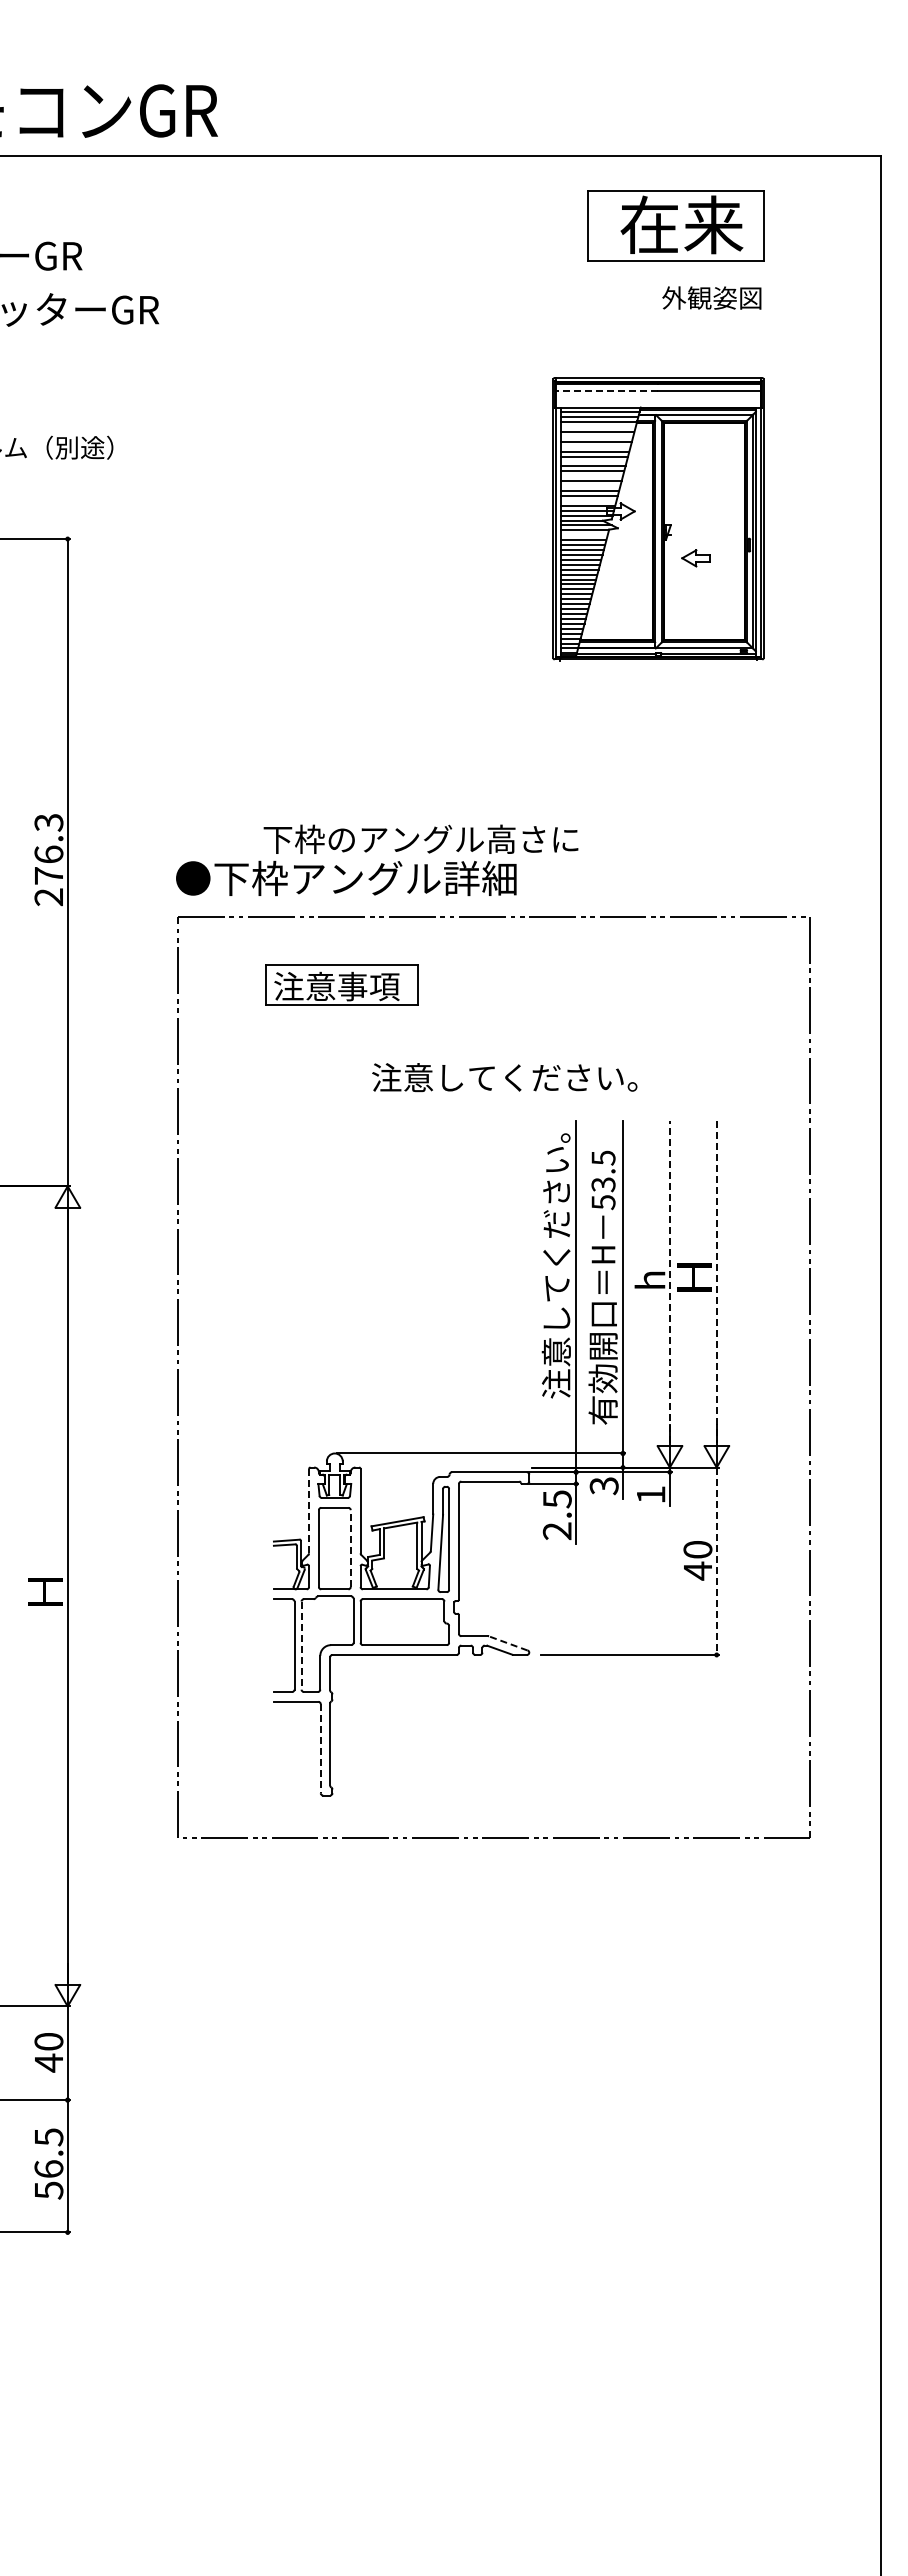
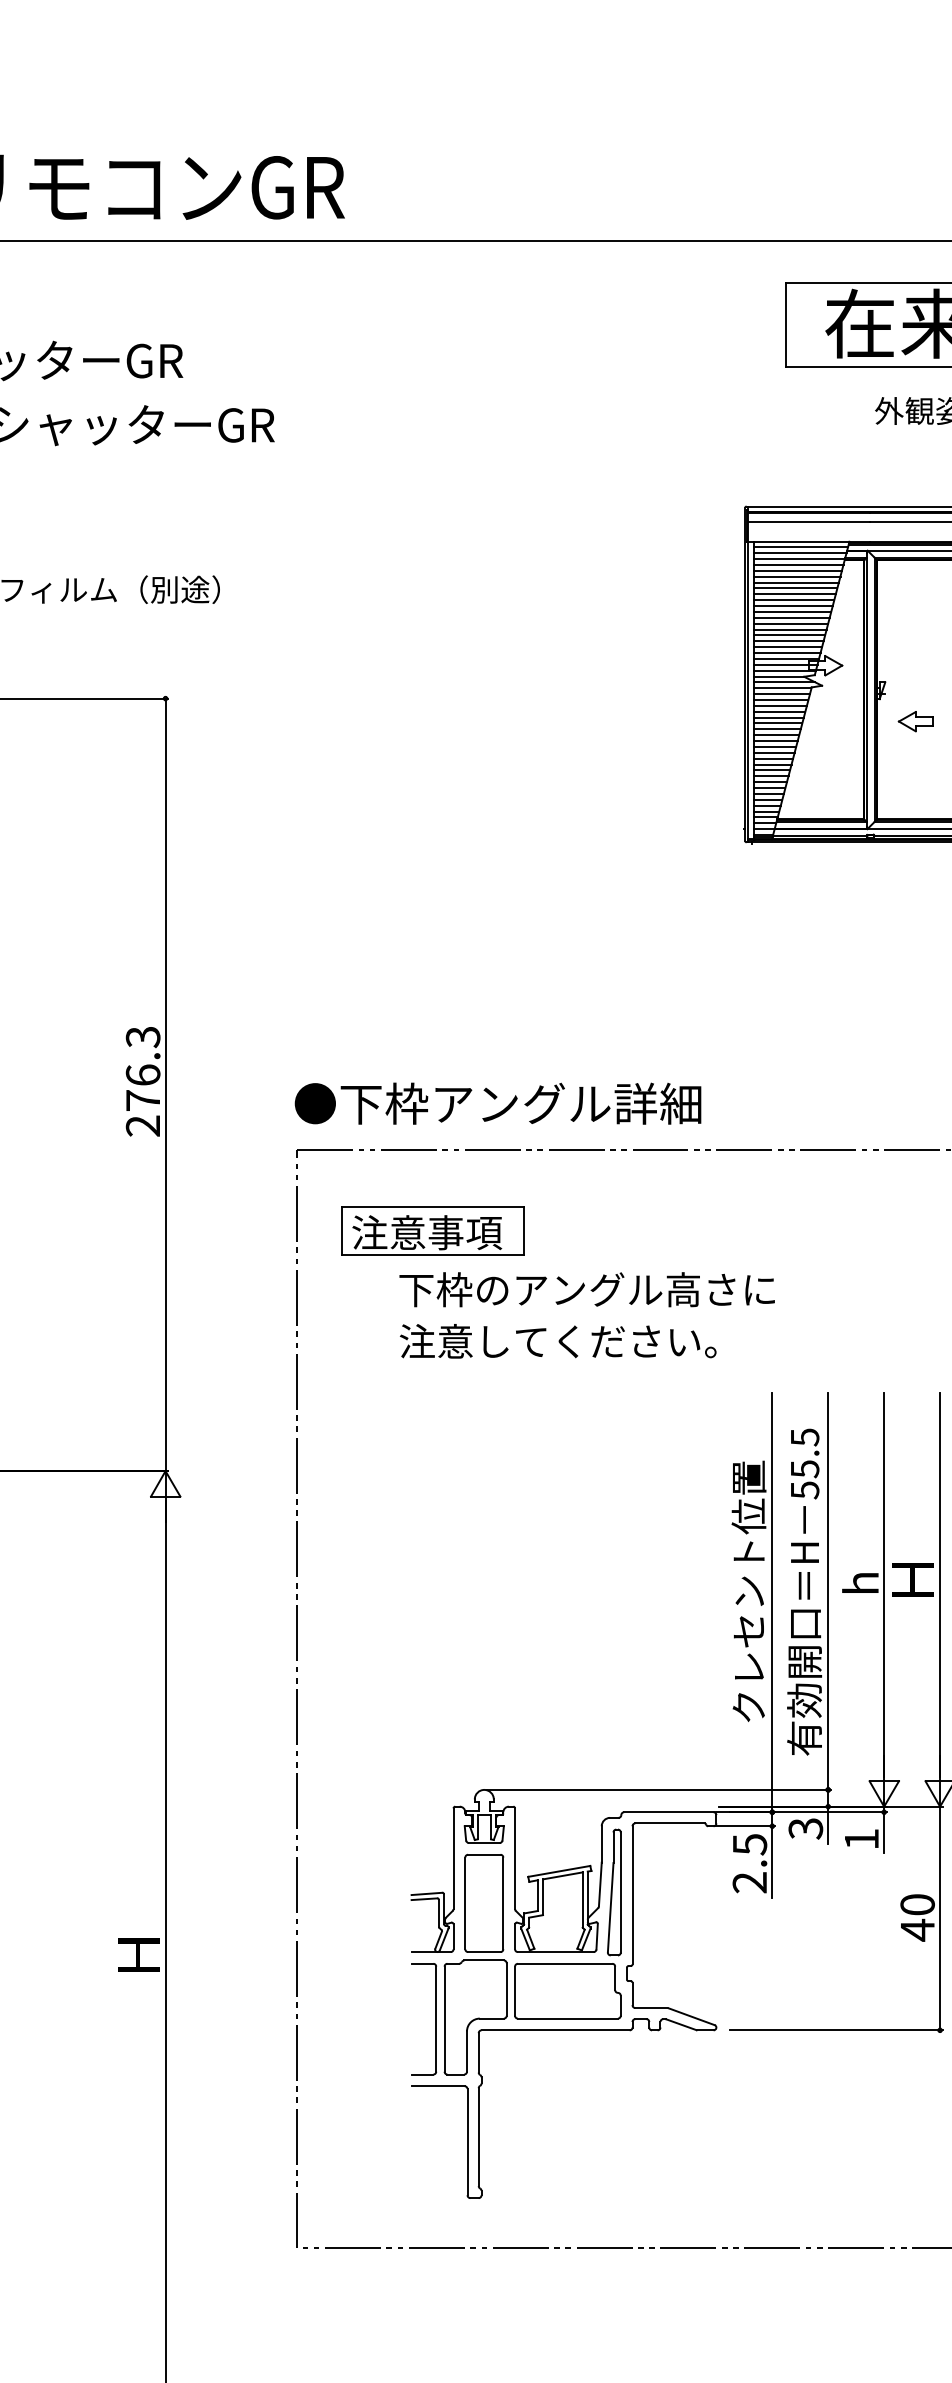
line: (606, 391) -> (808, 522), dashed -> solid
line: (597, 427) -> (797, 565), added
line: (596, 436) -> (796, 576), added
line: (595, 446) -> (795, 588), added
line: (593, 461) -> (793, 606), added
line: (591, 476) -> (790, 623), added
line: (590, 486) -> (789, 635), added
line: (588, 500) -> (787, 652), added
line: (583, 535) -> (781, 694), added
text: (420, 838) -> (586, 1288), moved
part: (341, 984) -> (432, 1230), moved
text: (504, 1077) -> (557, 1341), moved
text: (603, 1184) -> (804, 1468), 53.5 -> 55.5
text: (556, 1265) -> (748, 1565), 注意してください。 -> クレセント位置
line: (669, 1281) -> (883, 1584), dashed -> solid
line: (716, 1282) -> (939, 1585), dashed -> solid
line: (309, 1511) -> (454, 1859), dashed -> solid
line: (350, 1548) -> (503, 1903), dashed -> solid
line: (716, 1561) -> (939, 1918), dashed -> solid
line: (507, 1643) -> (690, 2016), dashed -> solid
line: (301, 1646) -> (444, 2020), dashed -> solid
line: (320, 1748) -> (467, 2141), dashed -> solid

